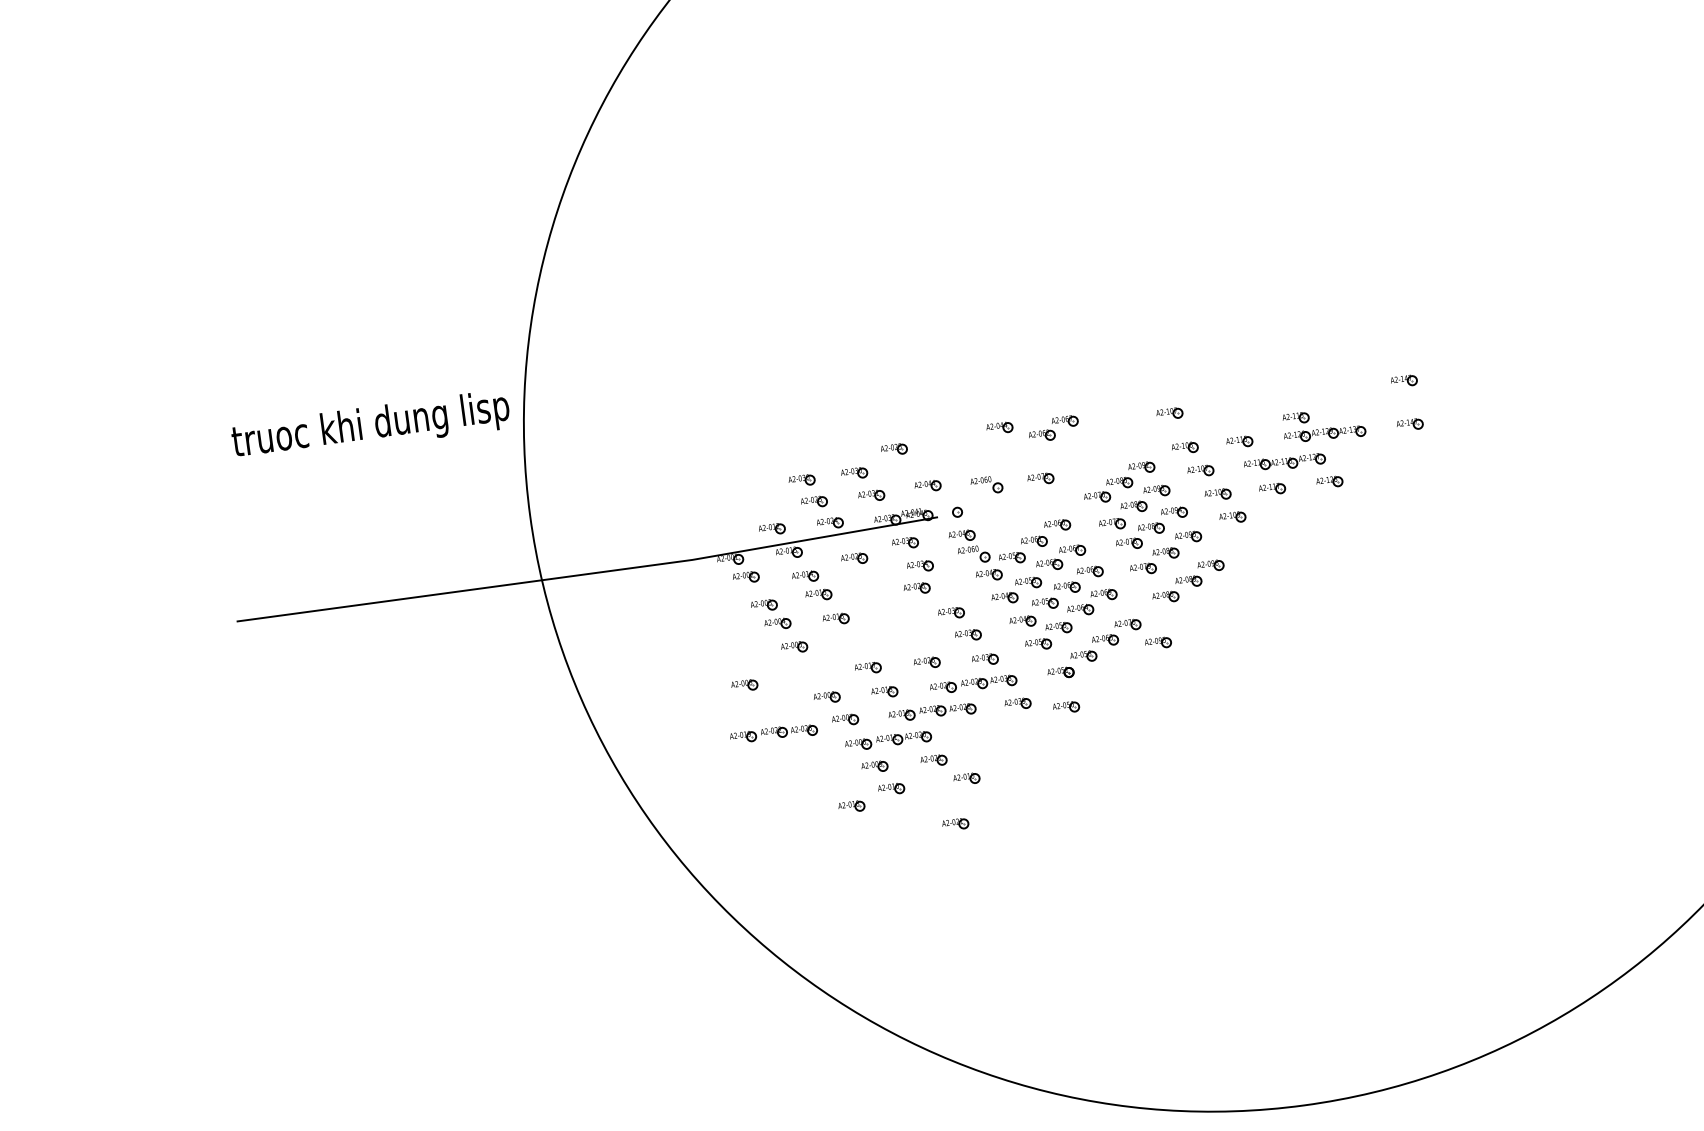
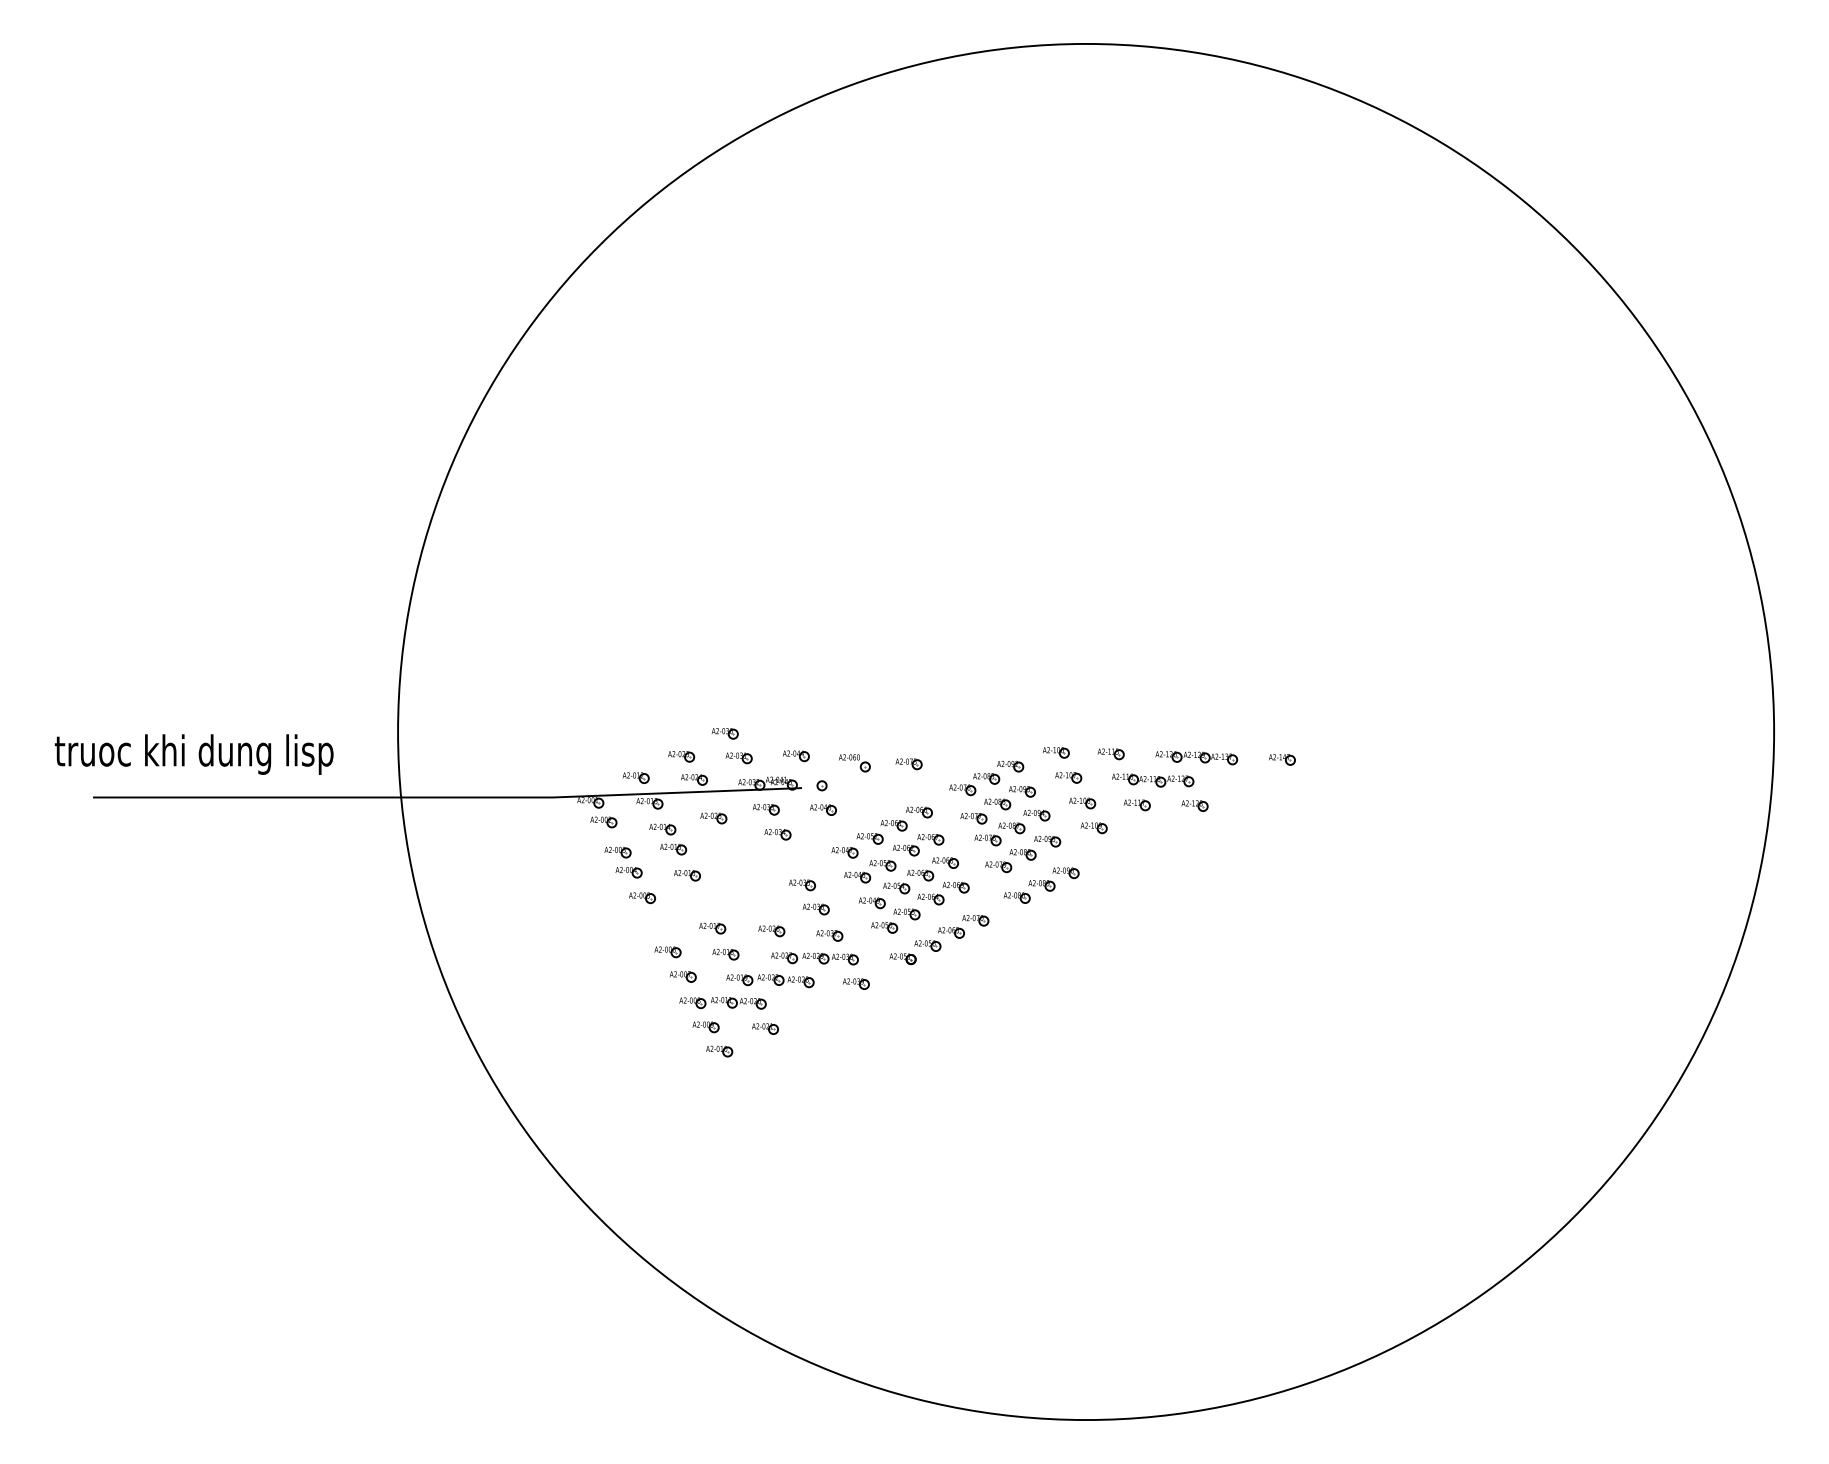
part: (1404, 380) -> (1282, 715), removed
part: (1169, 413) -> (1045, 716), removed
part: (1295, 418) -> (1169, 738), removed
text: (370, 426) -> (193, 754), moved
part: (1000, 428) -> (875, 708), removed
part: (1053, 429) -> (928, 716), removed
part: (894, 449) -> (767, 715), removed
part: (801, 480) -> (671, 733), removed
part: (973, 555) -> (832, 830), removed
part: (916, 589) -> (771, 856), removed
part: (1158, 643) -> (1003, 942), removed
part: (744, 686) -> (587, 929), removed
part: (1066, 707) -> (903, 993), removed
part: (774, 734) -> (610, 981), removed
part: (966, 779) -> (795, 1051), removed
part: (851, 806) -> (677, 1063), removed
part: (955, 824) -> (778, 1094), removed

